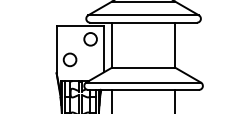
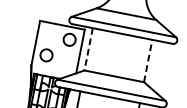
line: (175, 44) -> (148, 60), solid -> dashed
line: (111, 45) -> (88, 49), solid -> dashed

